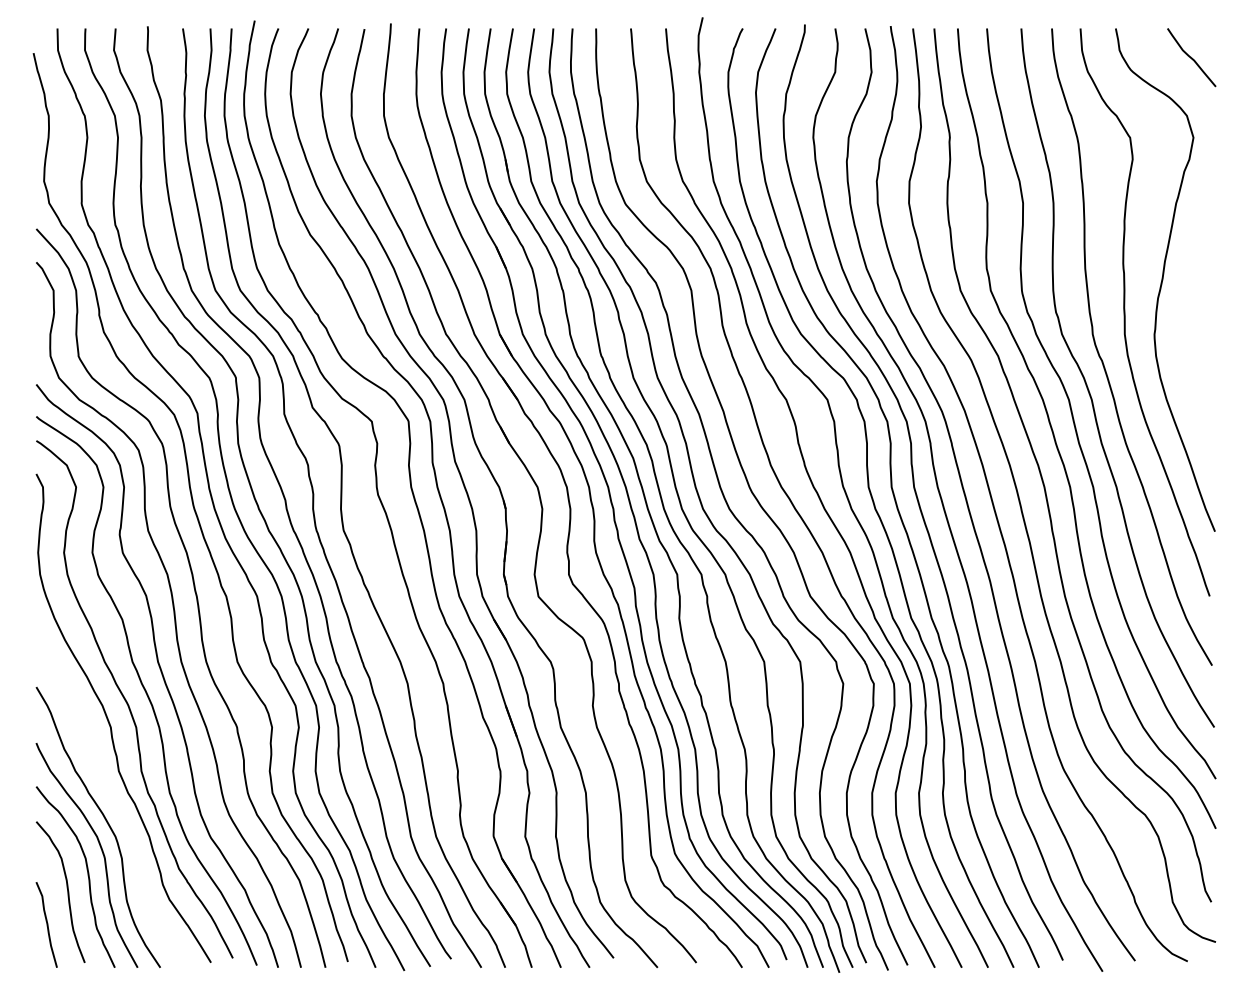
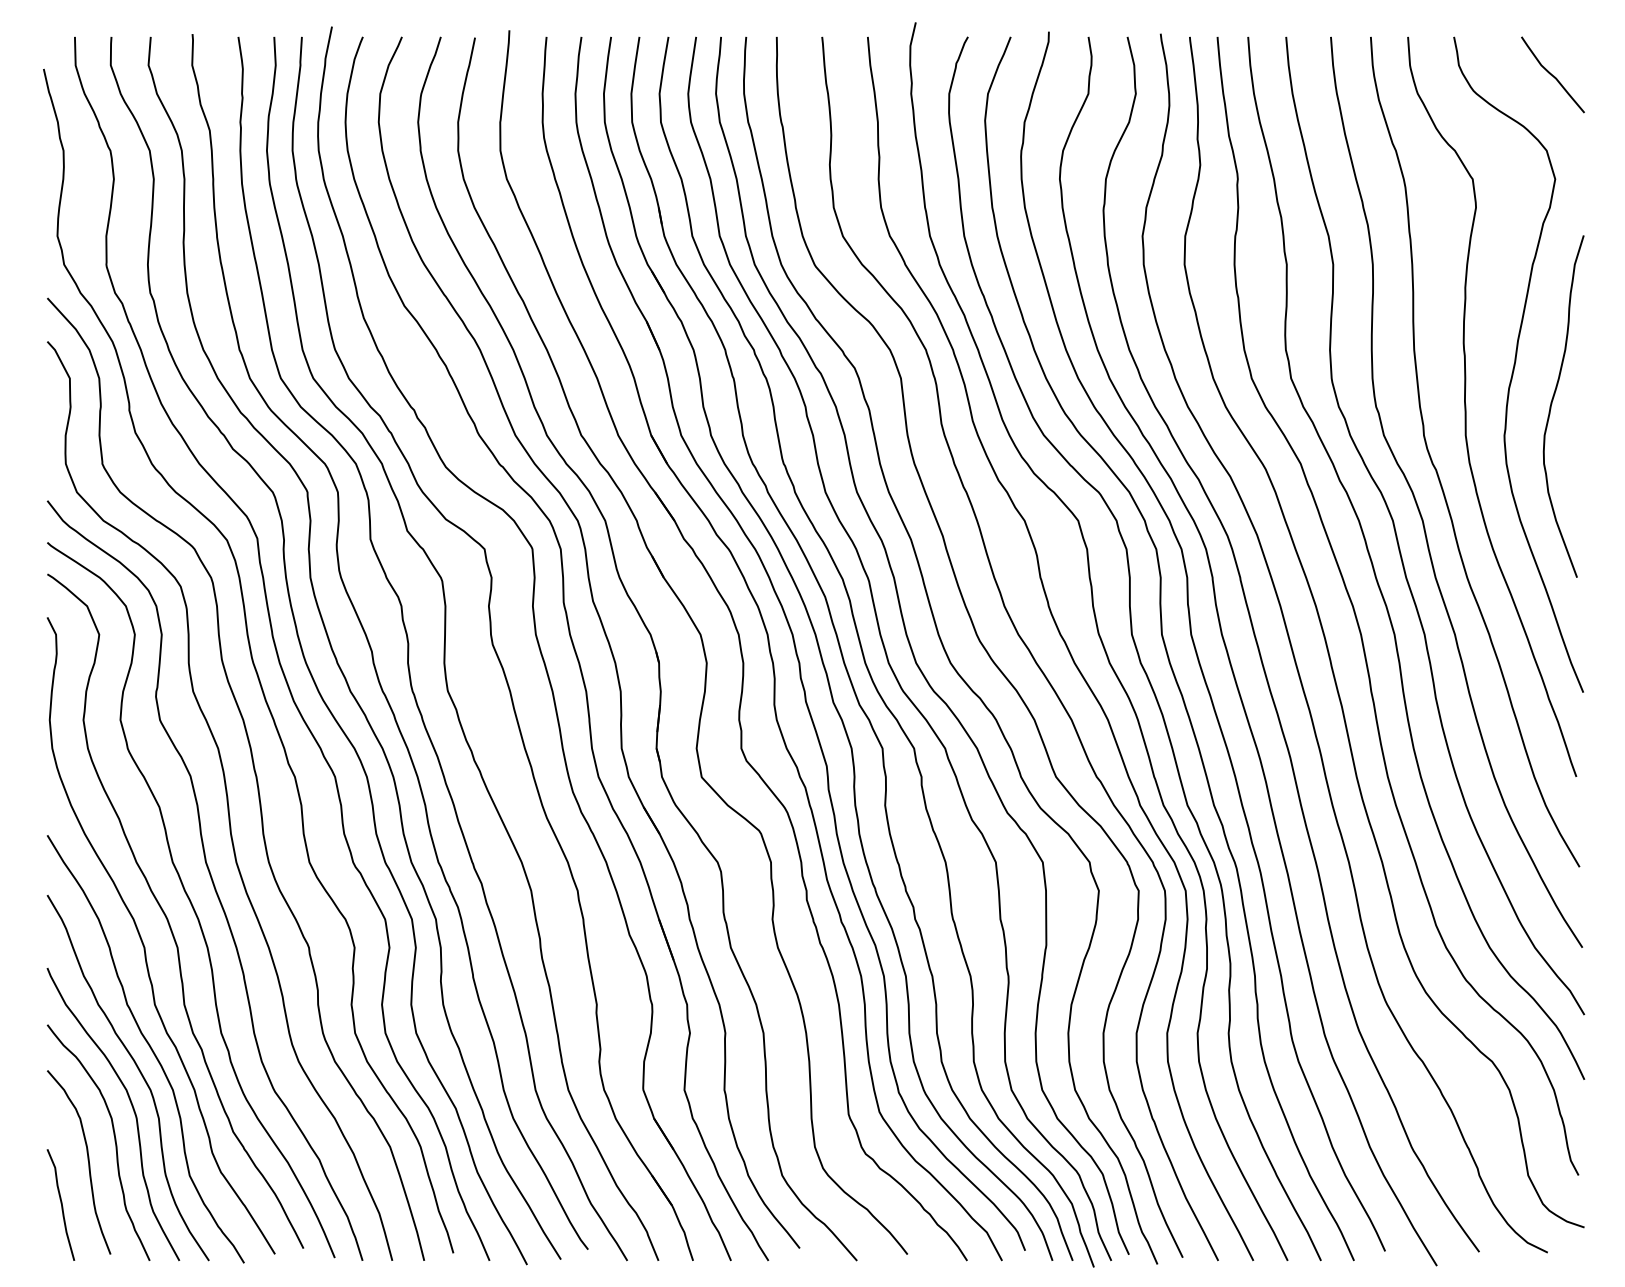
curve: (1191, 310) -> (1552, 404), added
curve: (114, 804) -> (149, 1047), added

